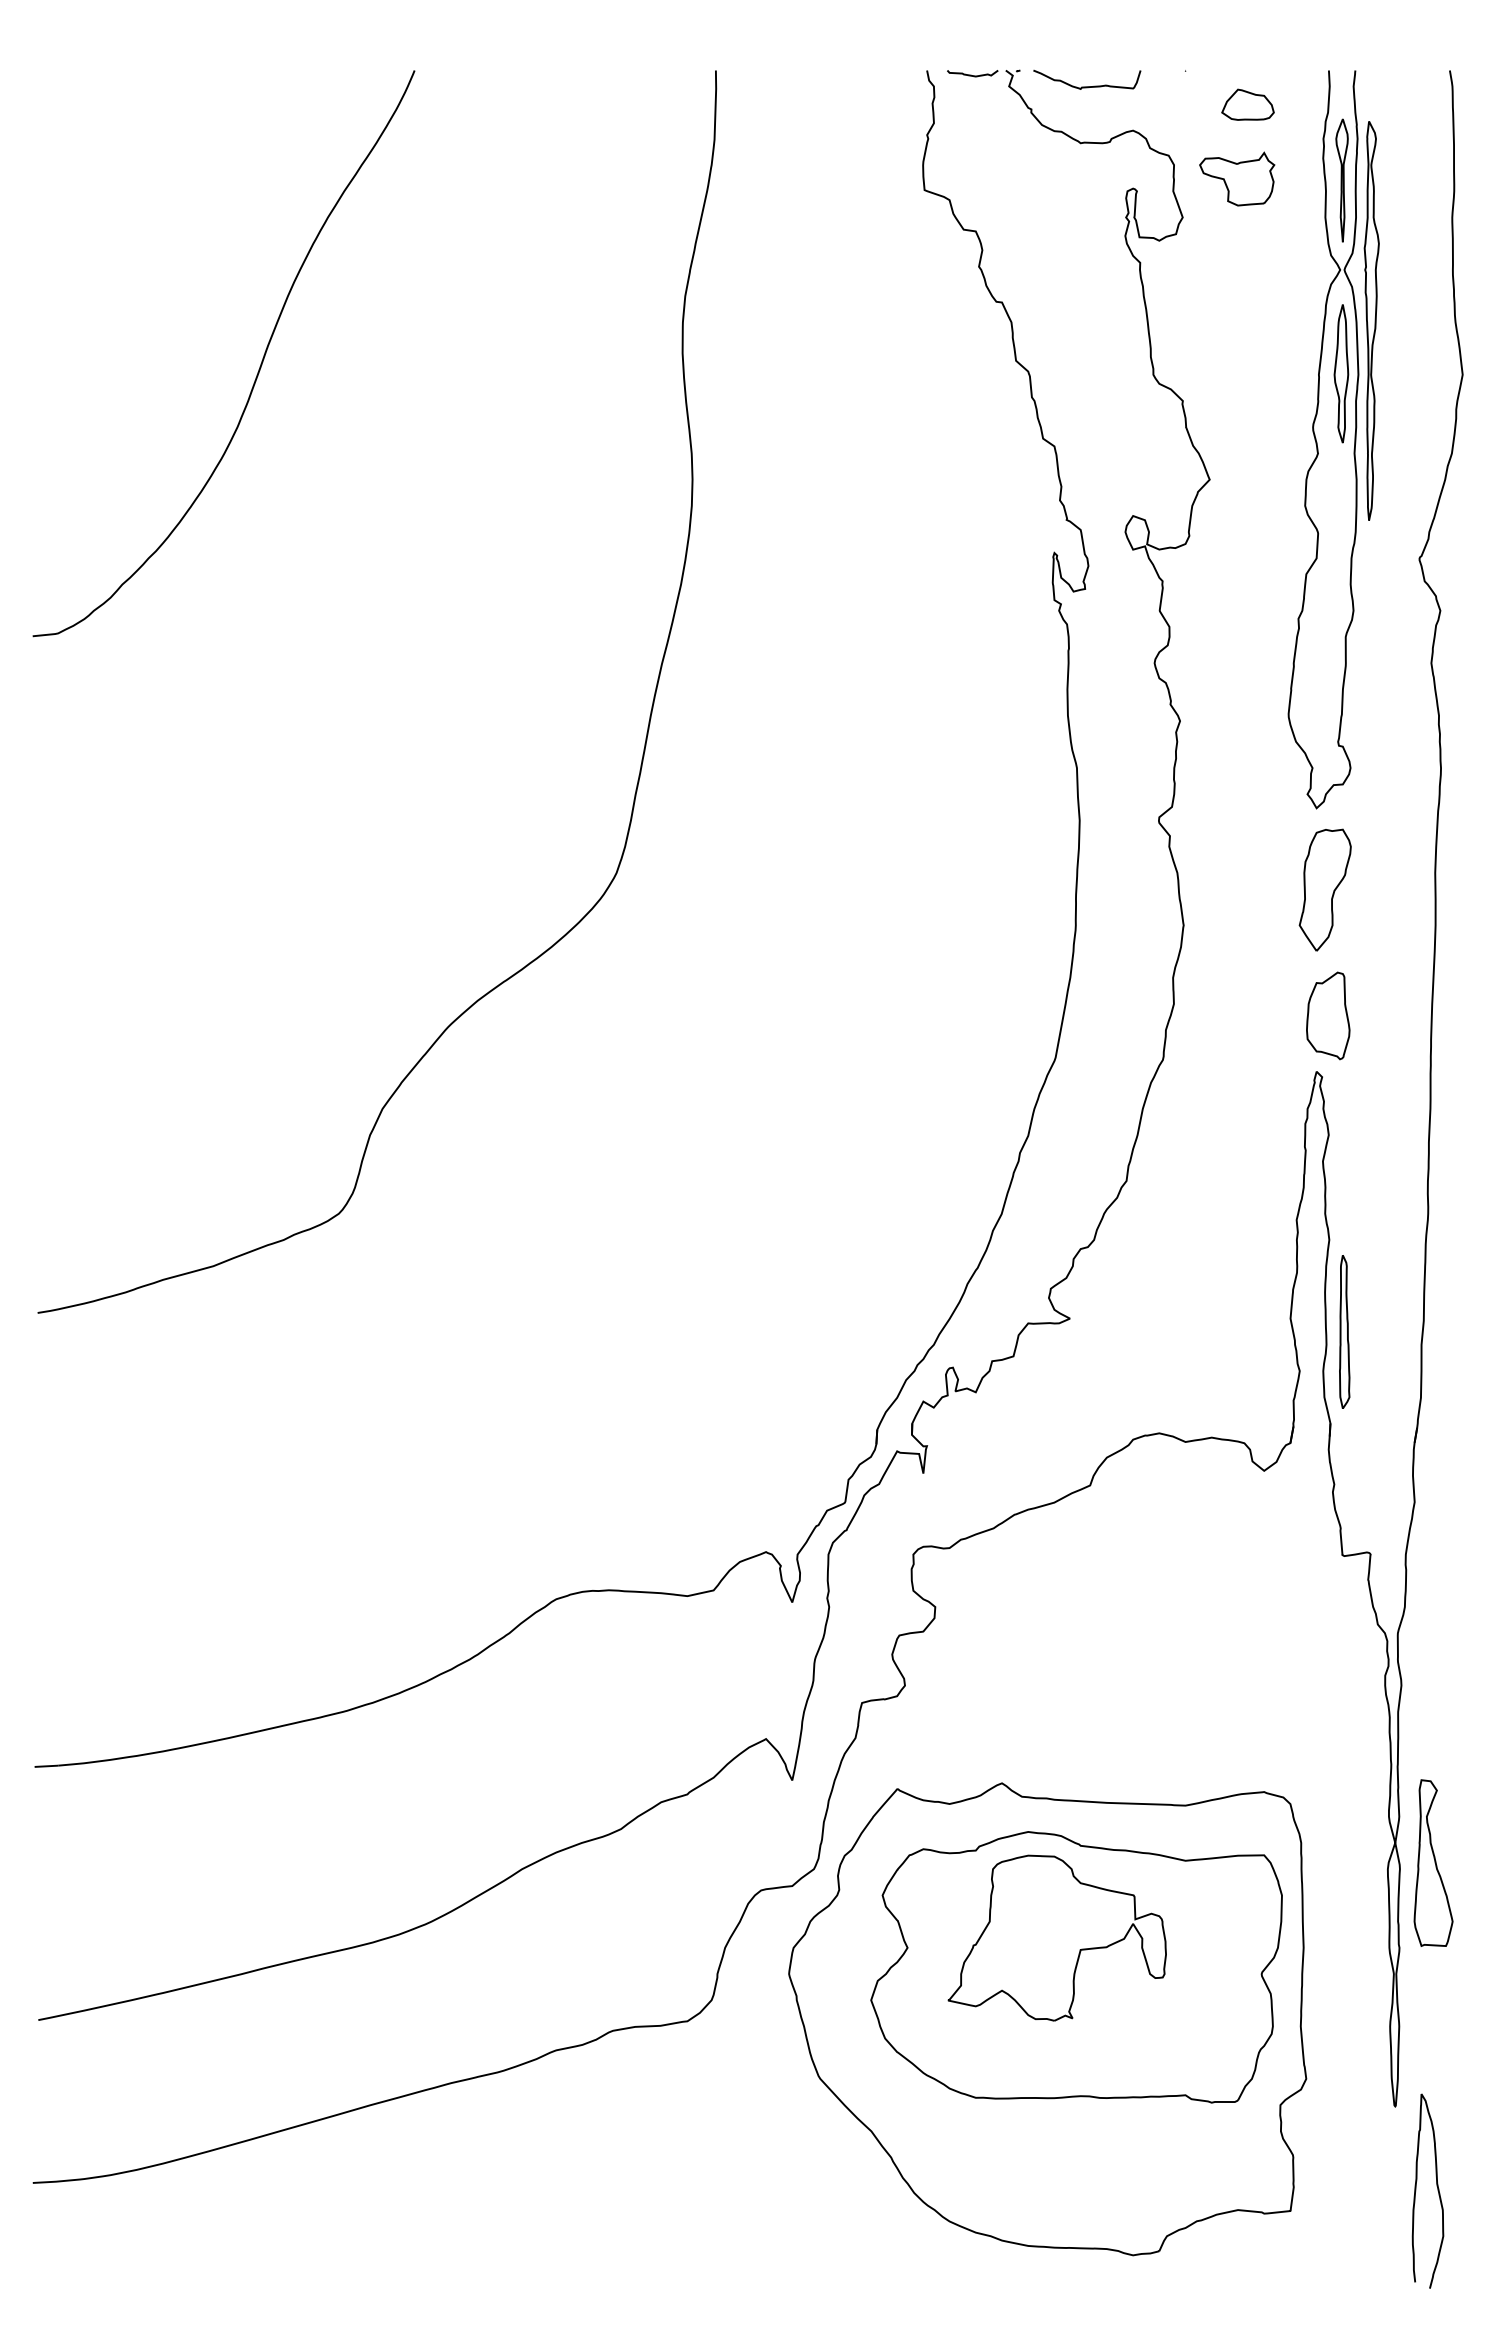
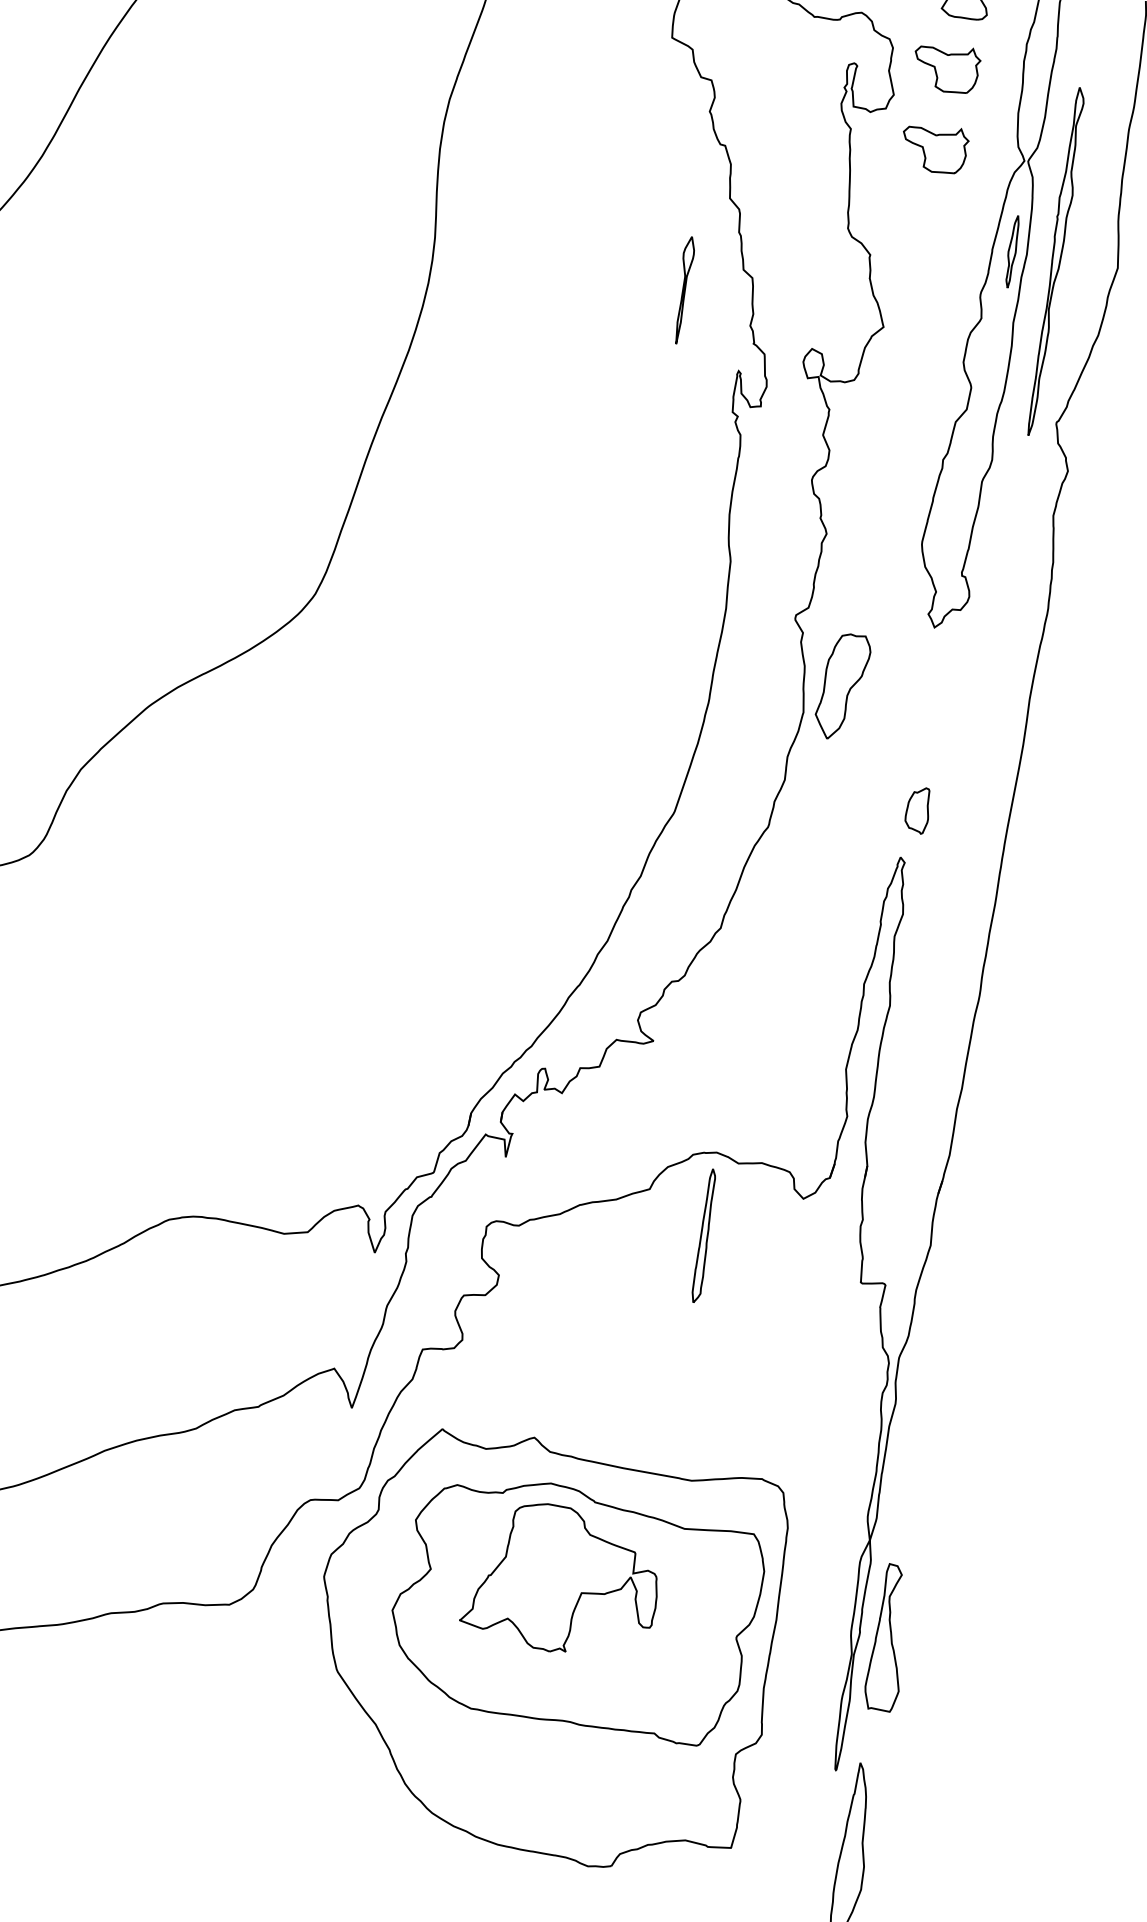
part: (1341, 180) -> (682, 290), moved
part: (1237, 270) -> (934, 148), added
part: (1371, 320) -> (1056, 261), moved
part: (1341, 373) -> (1012, 251), size x0.6
part: (1324, 889) -> (841, 686), moved
part: (1328, 1015) -> (918, 809), size x0.6
part: (1344, 1331) -> (704, 1235), moved
part: (1433, 1862) -> (889, 1637), moved

